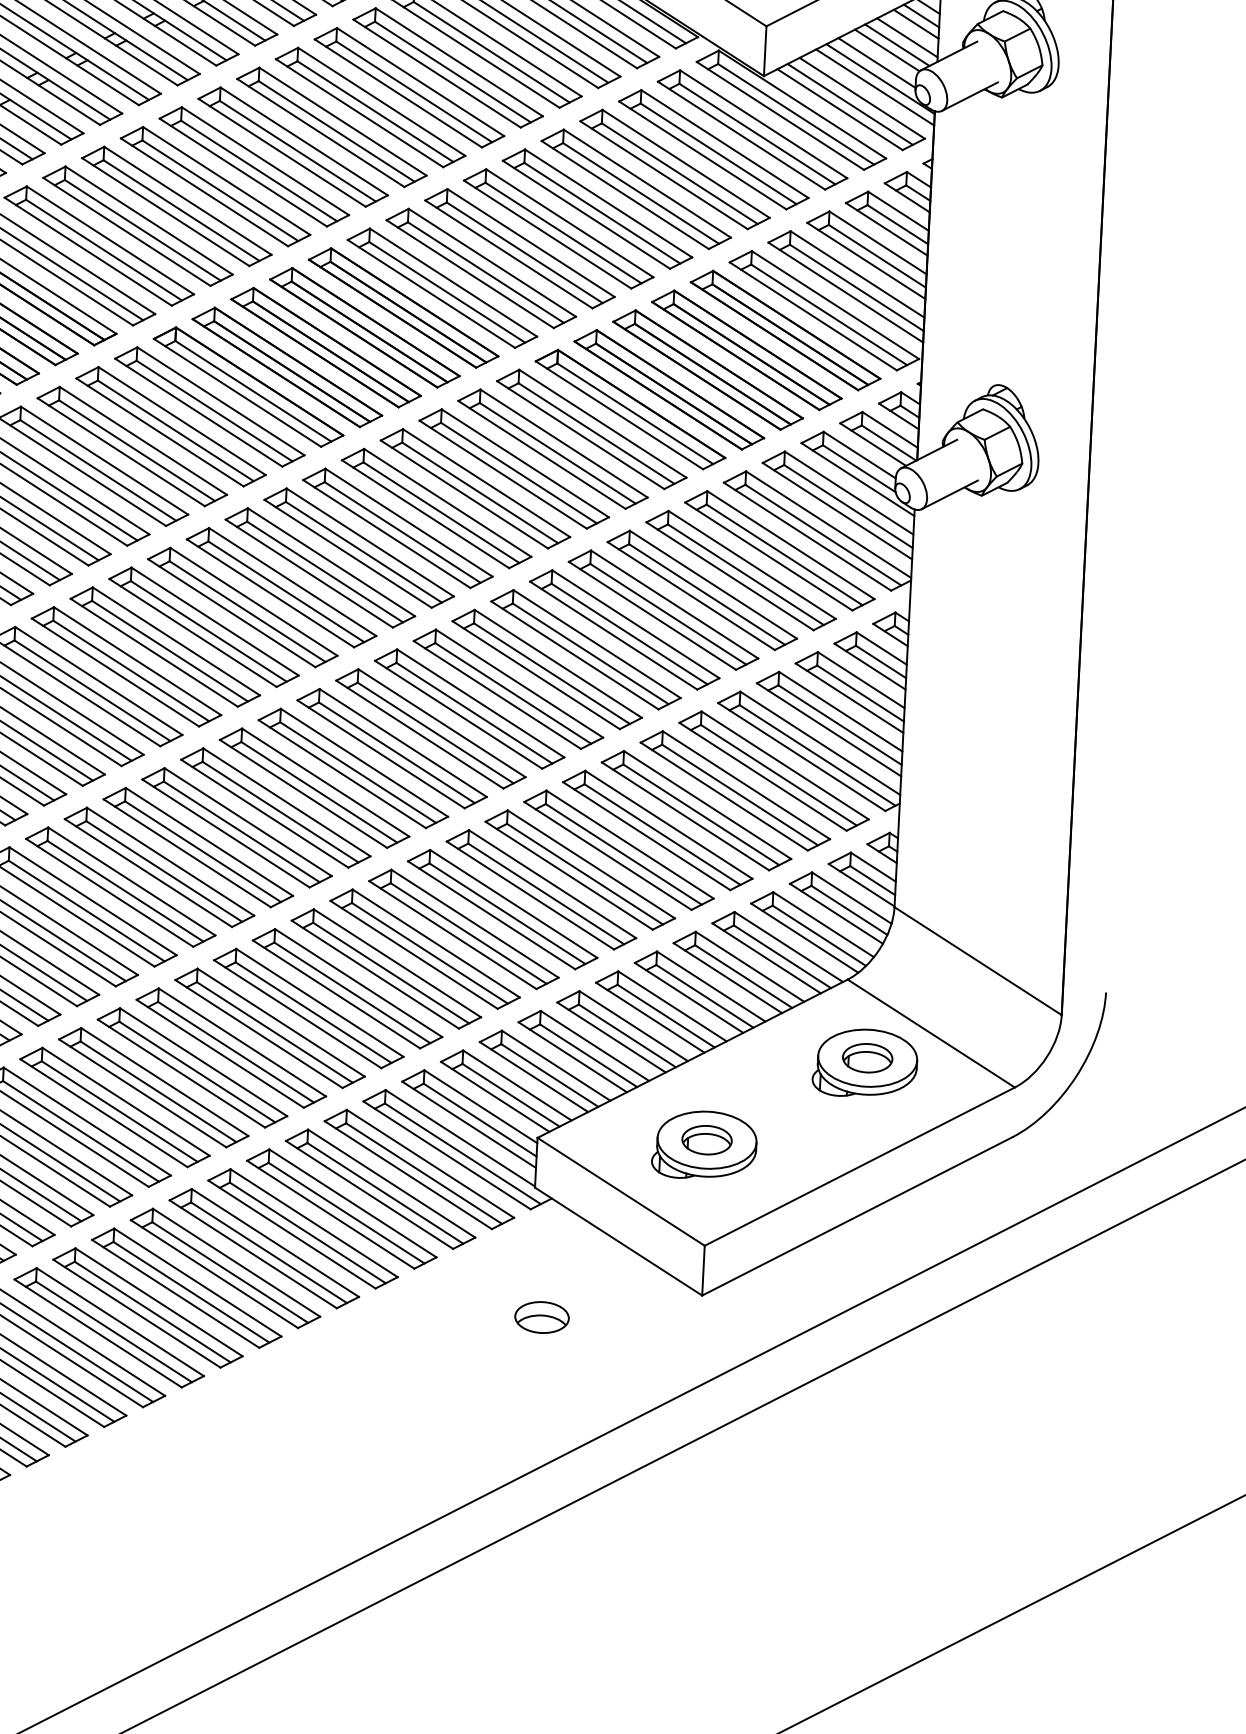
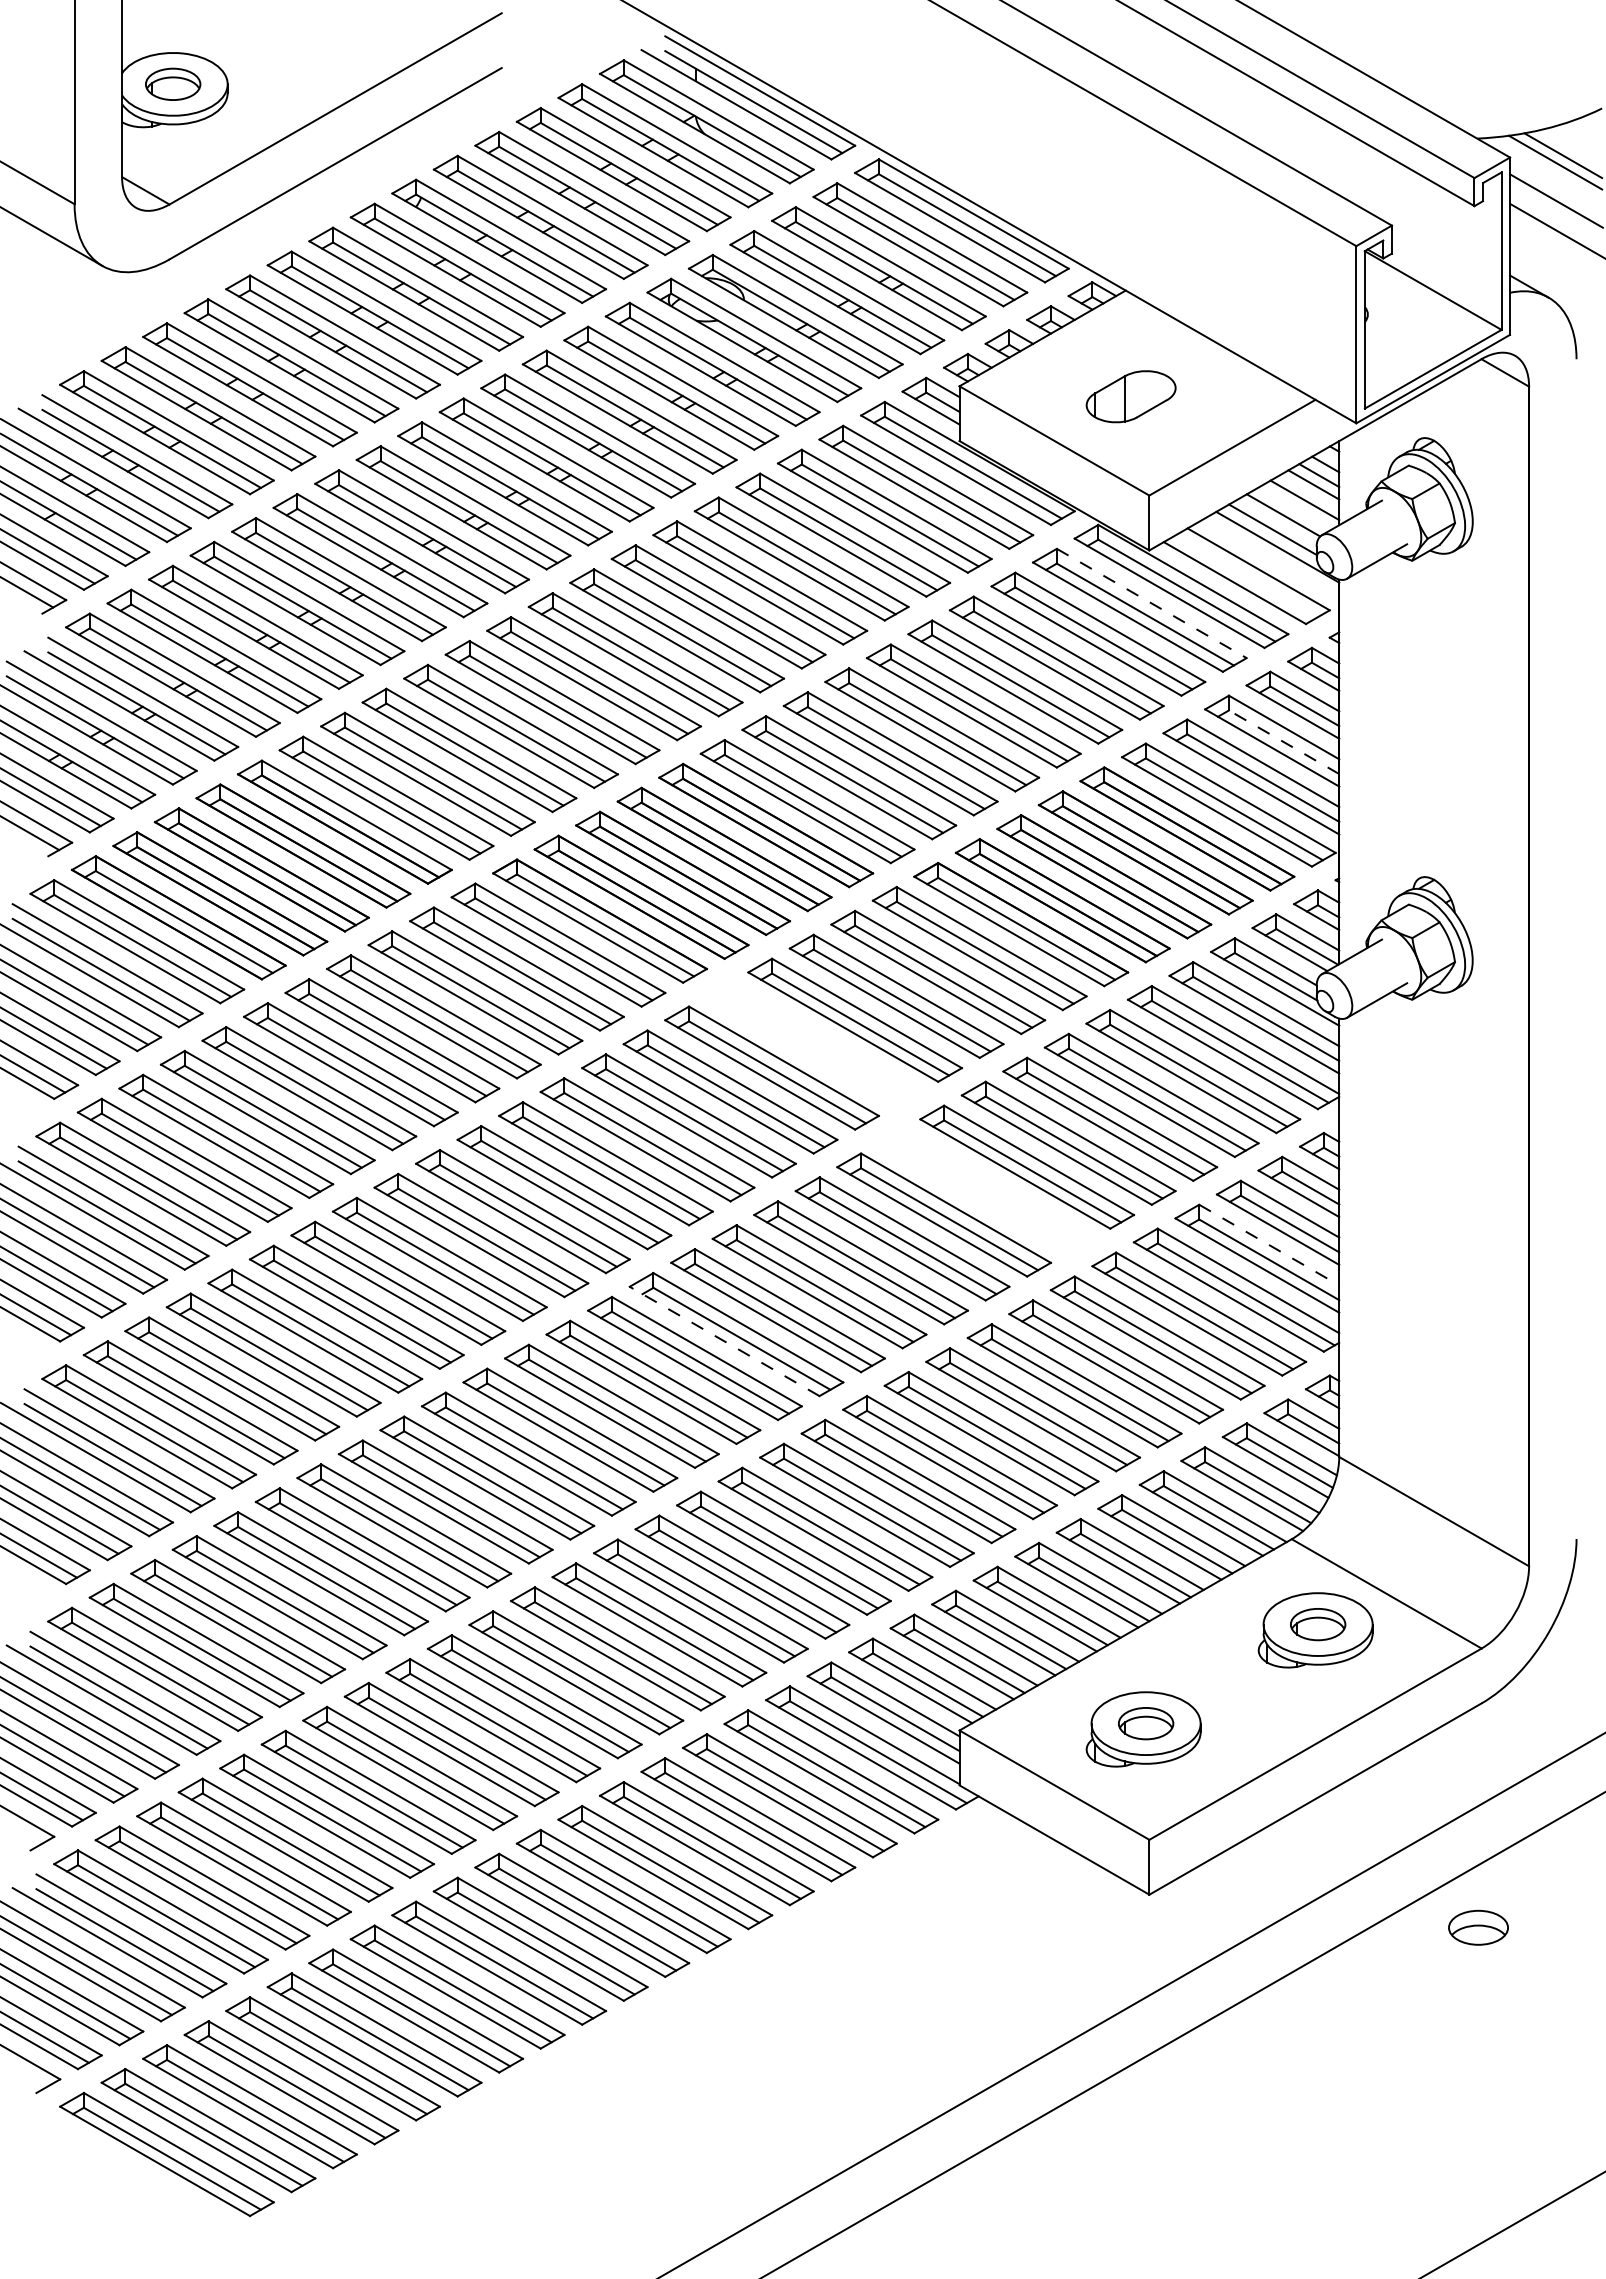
line: (896, 45) -> (1293, 509), removed
line: (875, 87) -> (1272, 556), removed
line: (849, 104) -> (1245, 576), removed
line: (763, 124) -> (1151, 603), solid -> dashed
line: (877, 256) -> (1284, 742), solid -> dashed
part: (436, 507) -> (813, 1043), removed
part: (585, 649) -> (985, 1190), removed
line: (840, 712) -> (1269, 1245), solid -> dashed
line: (342, 774) -> (724, 1341), solid -> dashed
part: (542, 1317) -> (1478, 1927), moved

